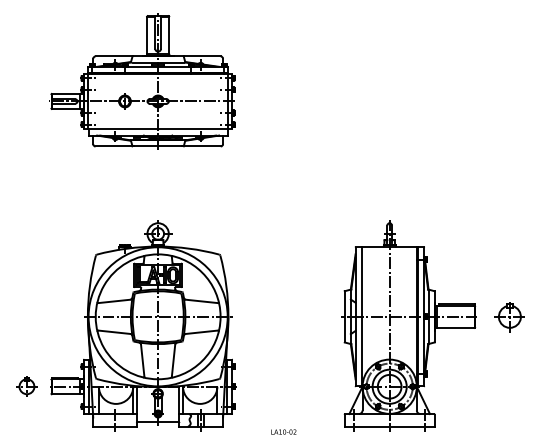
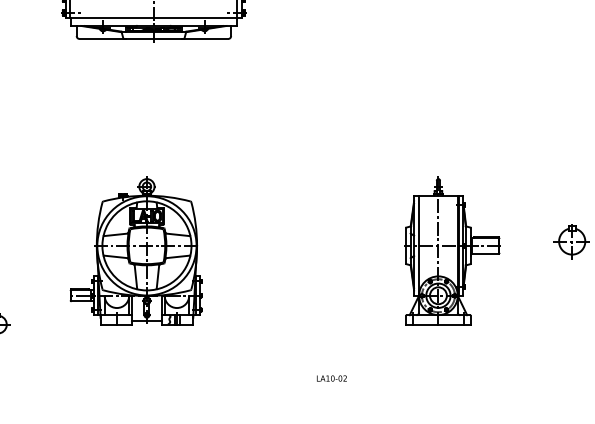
part: (143, 325) -> (136, 251), size x0.6
part: (408, 325) -> (451, 251), size x0.6
text: (283, 431) -> (331, 377), moved

